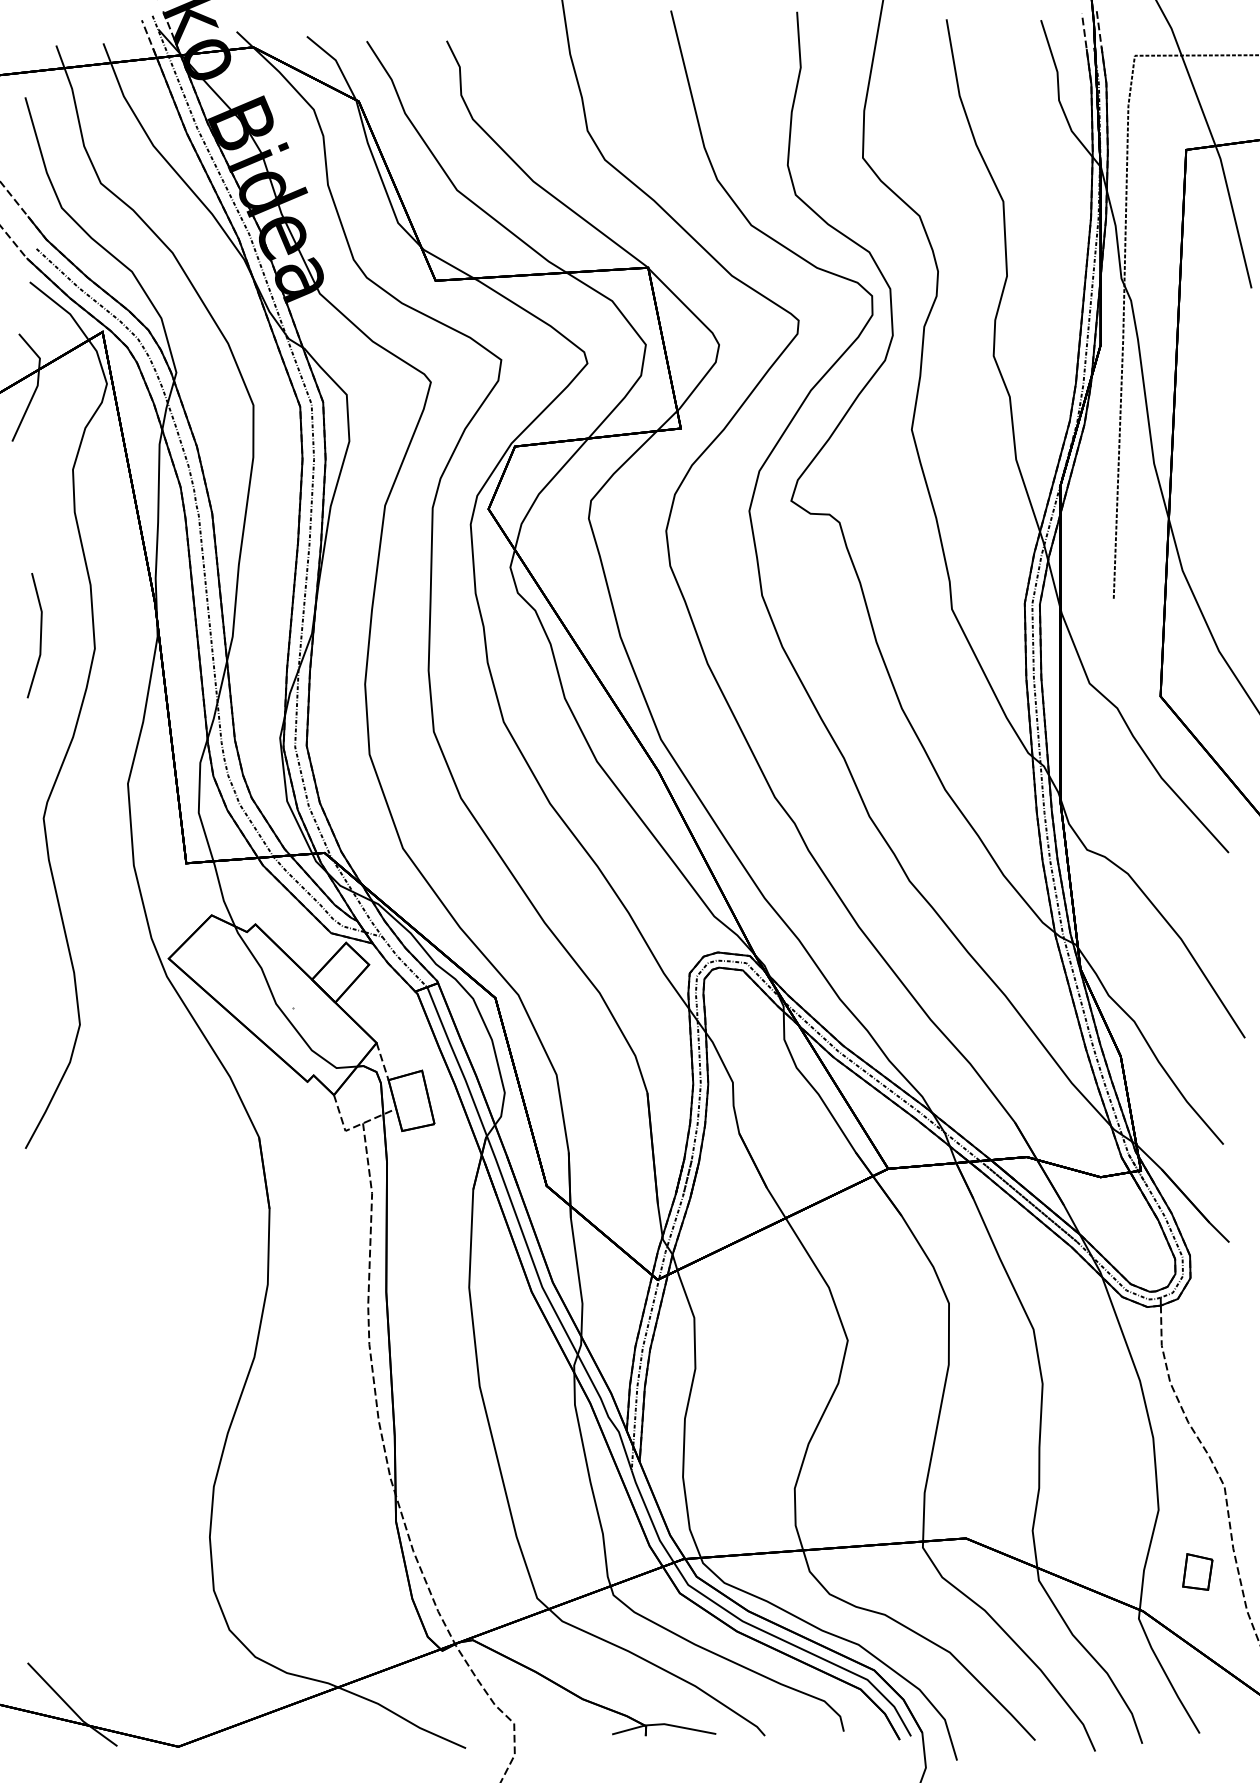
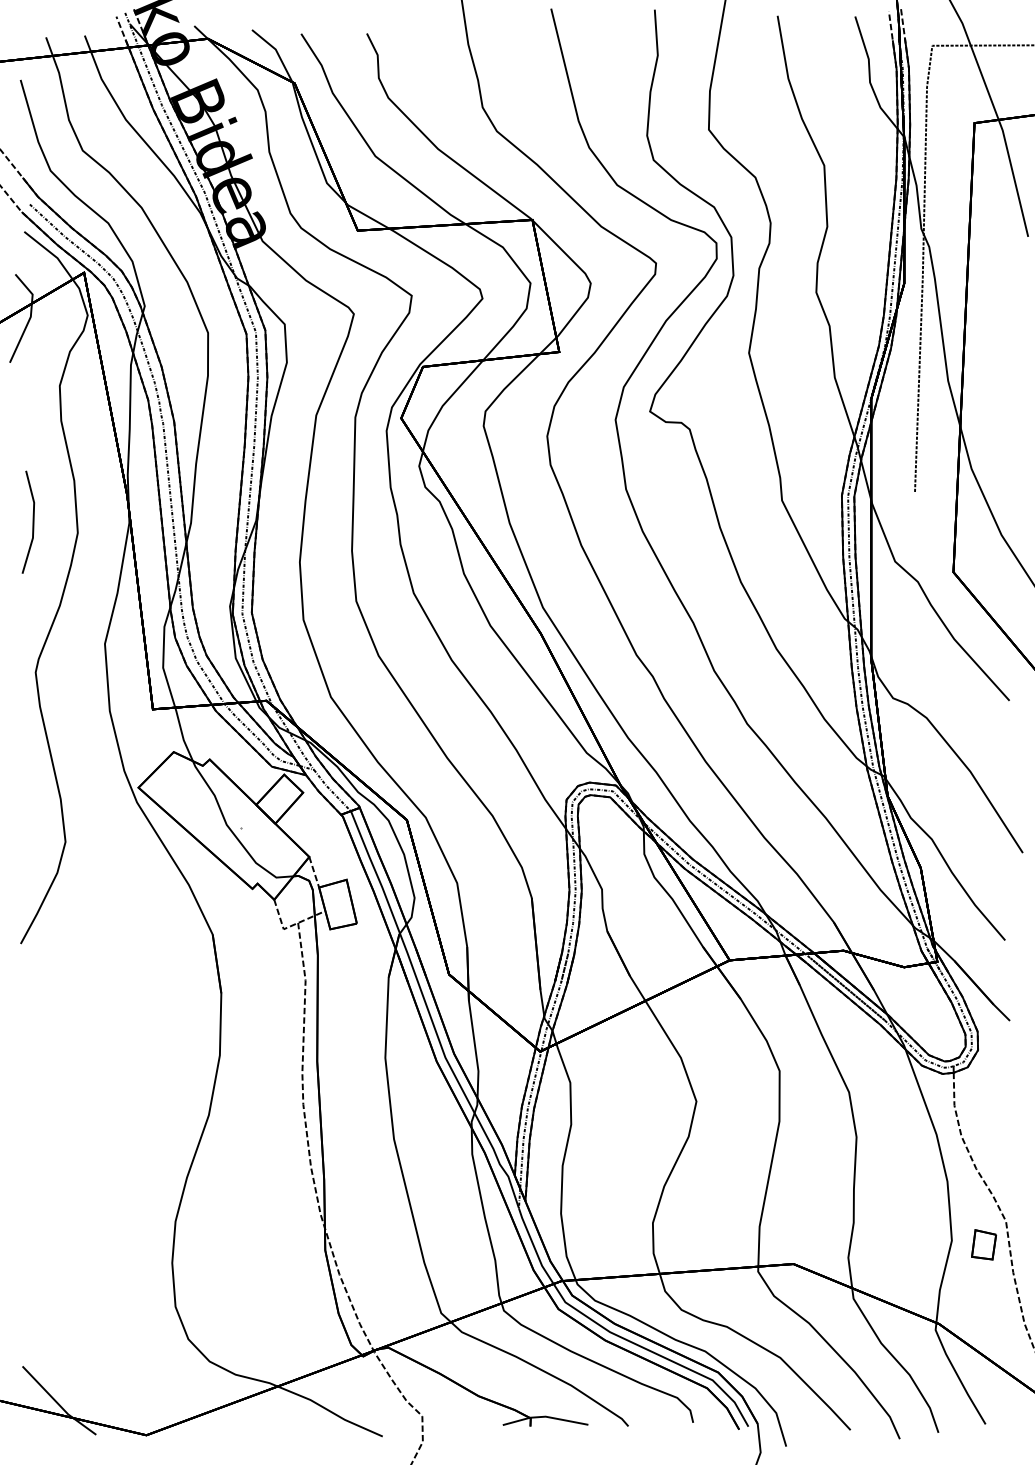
part: (1197, 1571) -> (983, 1244), moved

